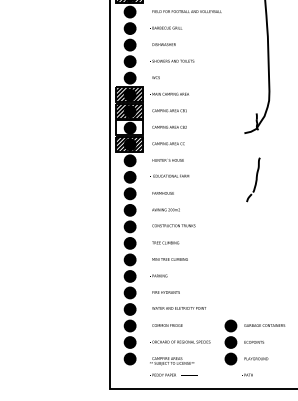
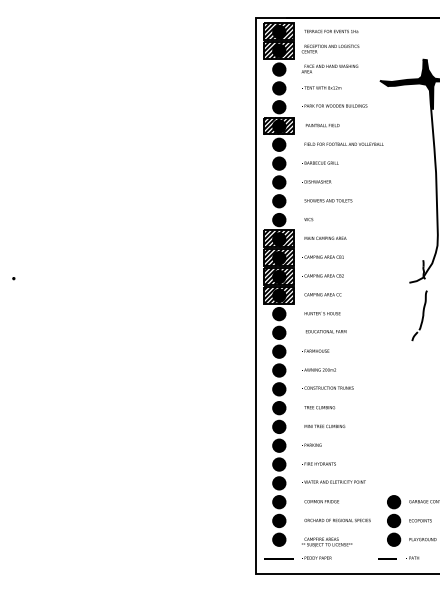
hatch: (129, 127) -> (278, 276), added
part: (253, 179) -> (419, 315), moved
line: (129, 375) -> (278, 558), added
line: (189, 375) -> (387, 558), moved

